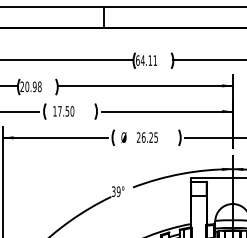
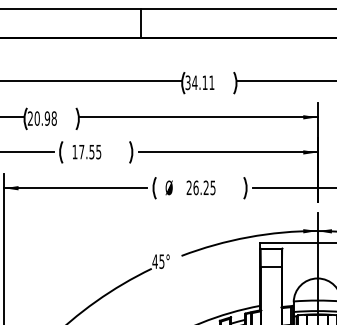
text: (137, 60) -> (187, 82), 64.11 -> 34.11
text: (72, 111) -> (98, 152), 17.50 -> 17.55
text: (115, 191) -> (157, 261), 39° -> 45°

